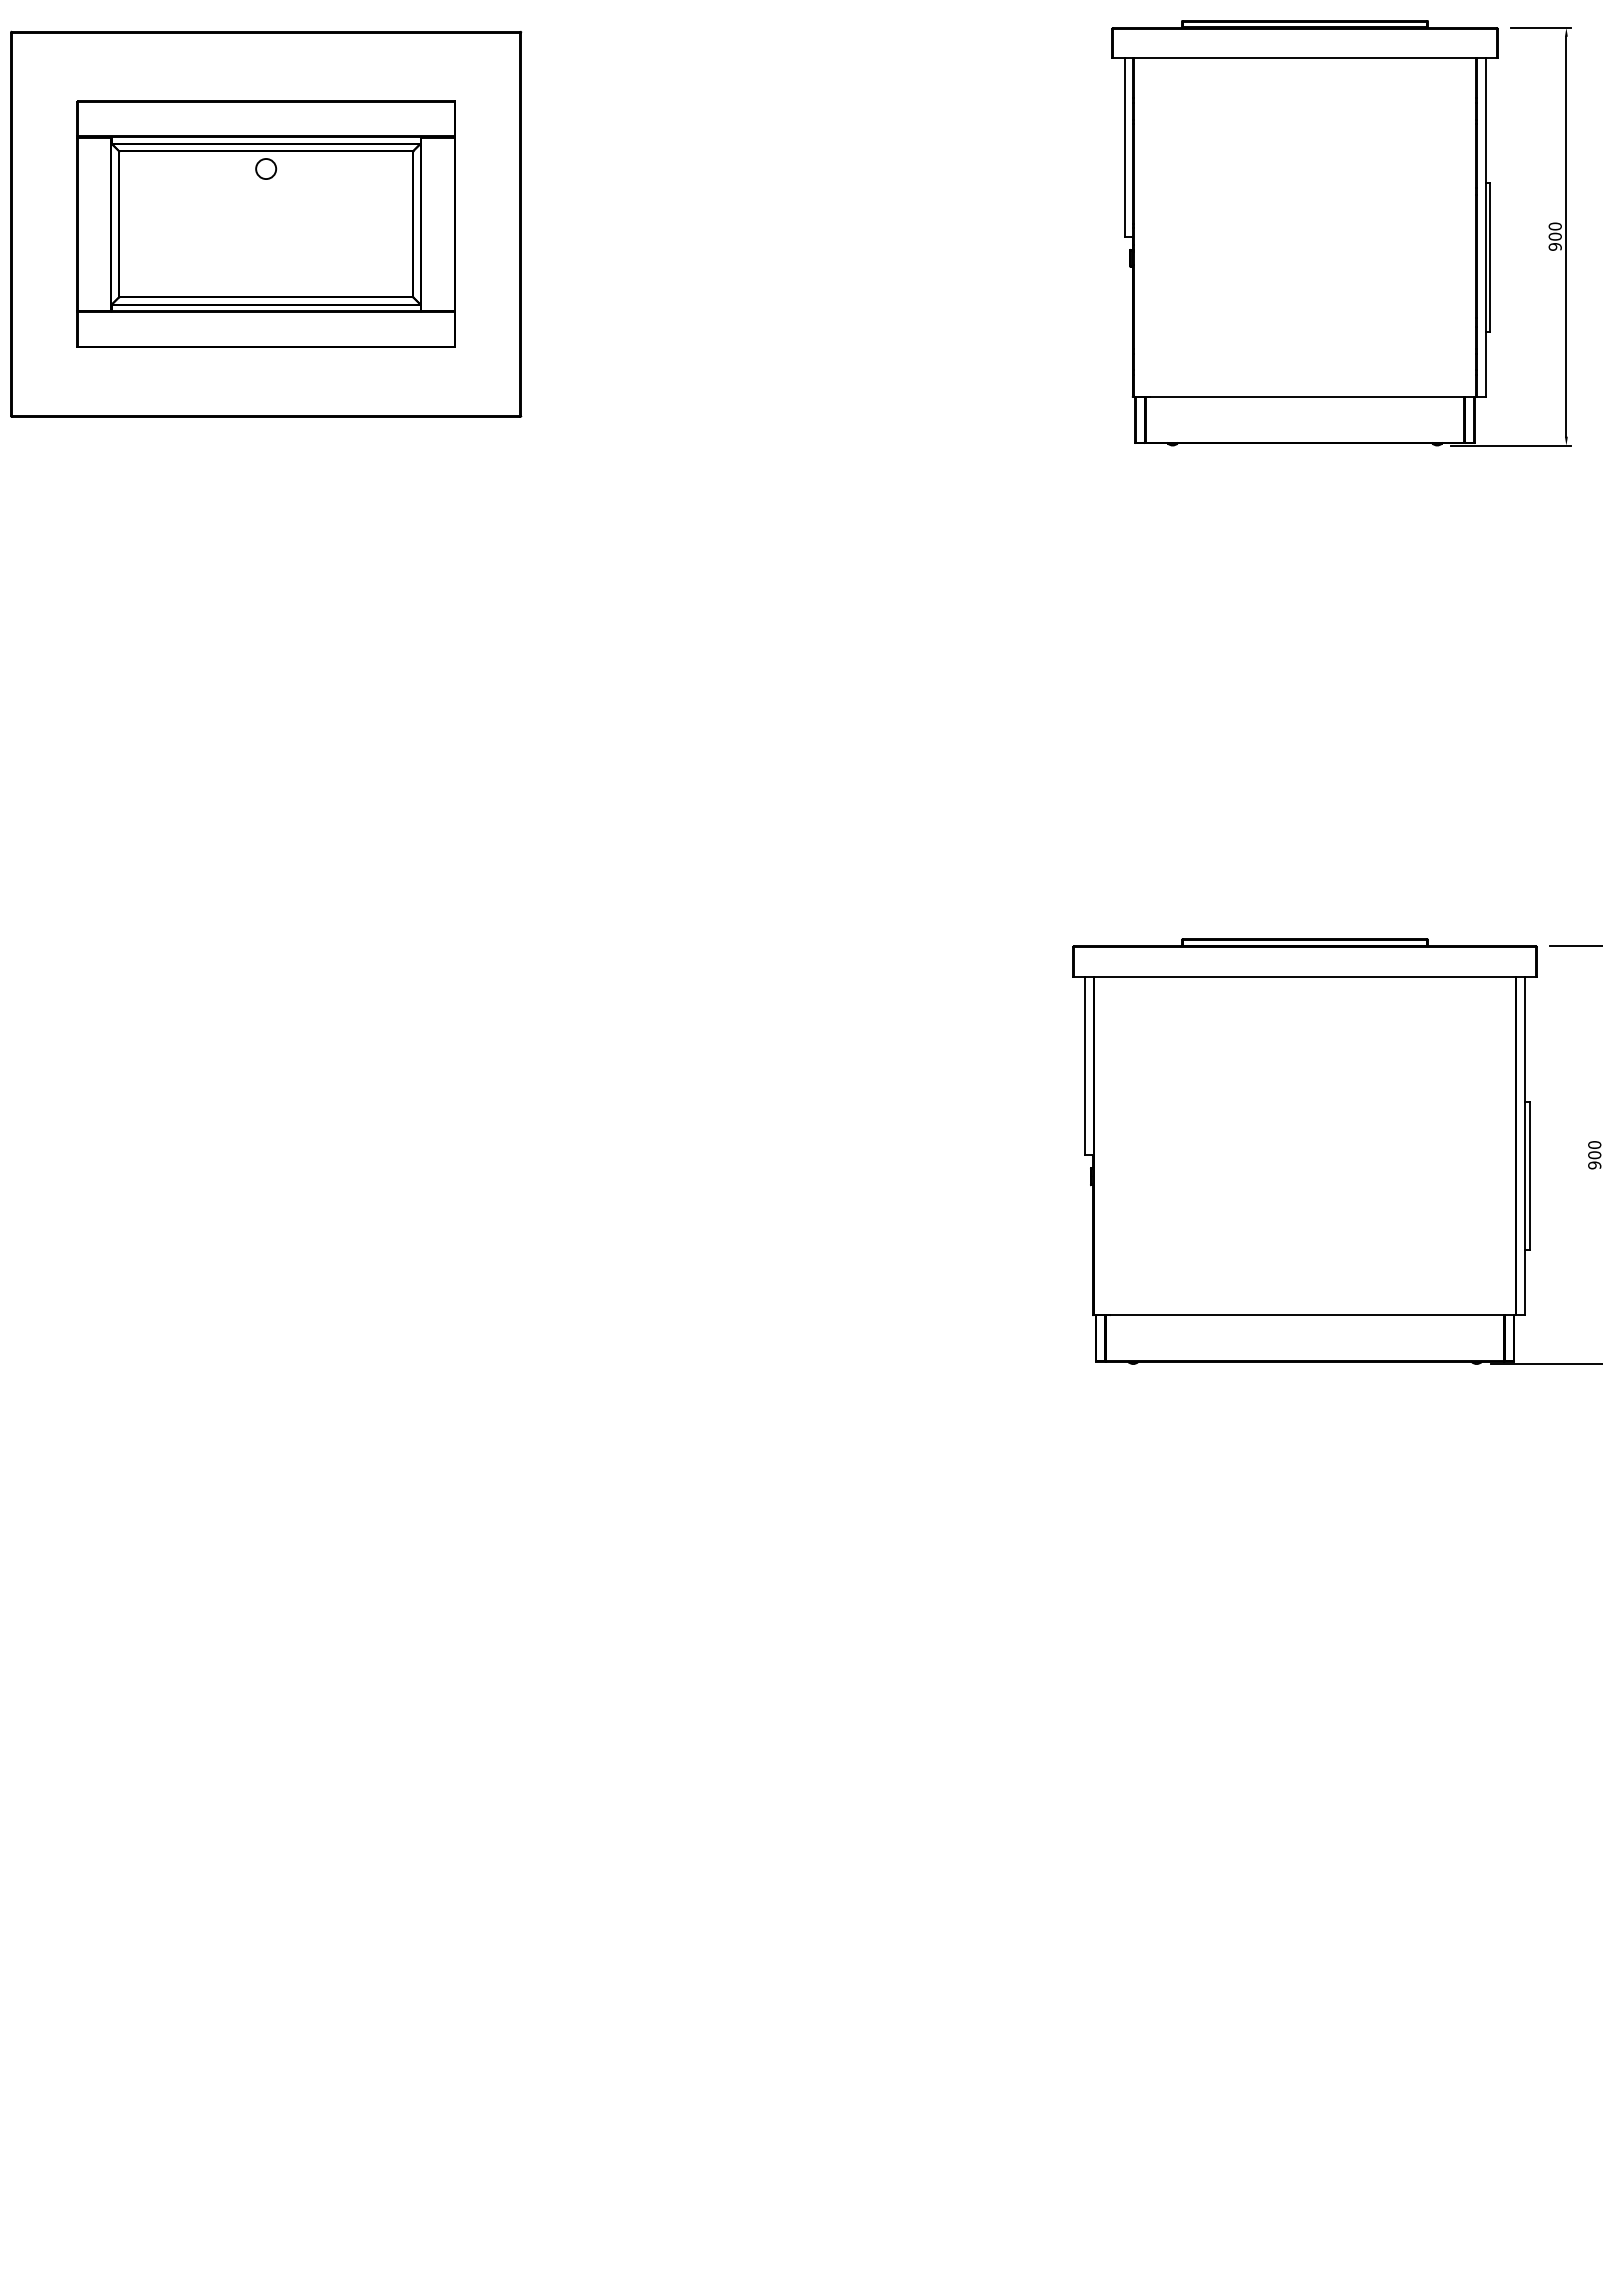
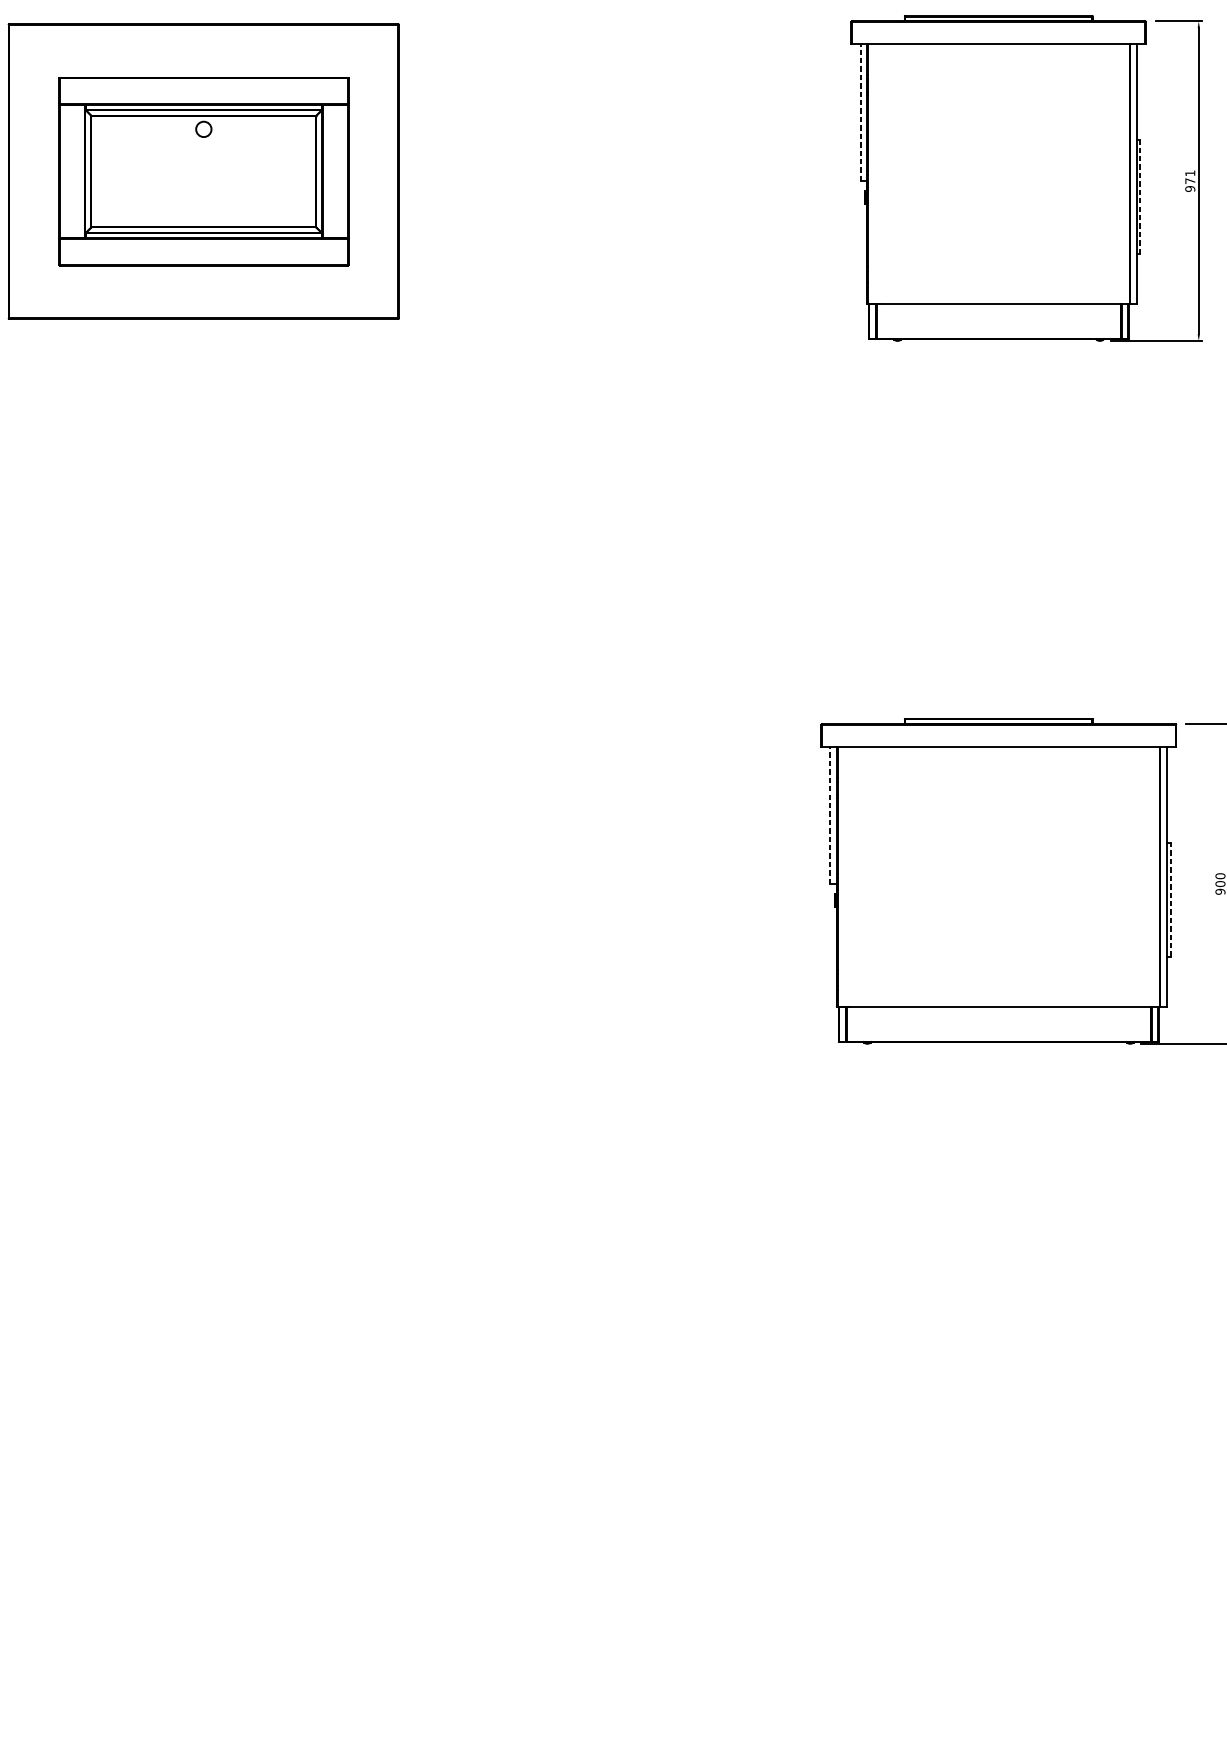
line: (1124, 146) -> (860, 112), solid -> dashed
text: (1554, 231) -> (1189, 177), 900 -> 971
line: (1490, 257) -> (1140, 197), solid -> dashed
line: (1085, 1065) -> (830, 815), solid -> dashed
line: (1529, 1175) -> (1170, 899), solid -> dashed

